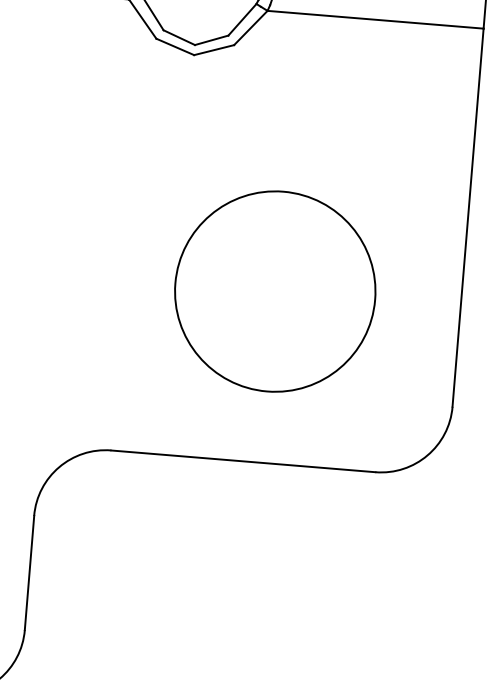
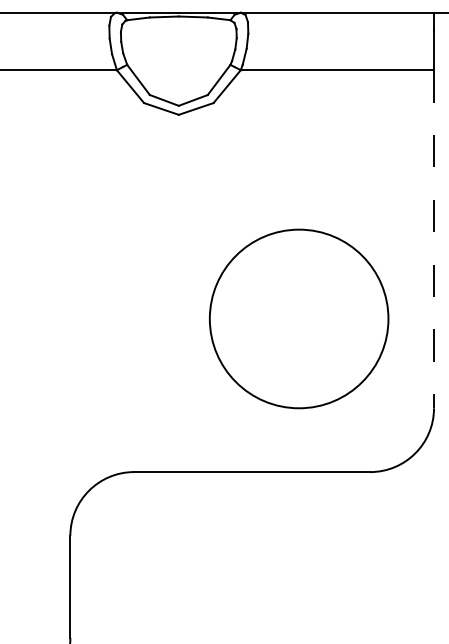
line: (468, 218) -> (434, 239), solid -> dashed
circle: (275, 291) -> (299, 318), moved

